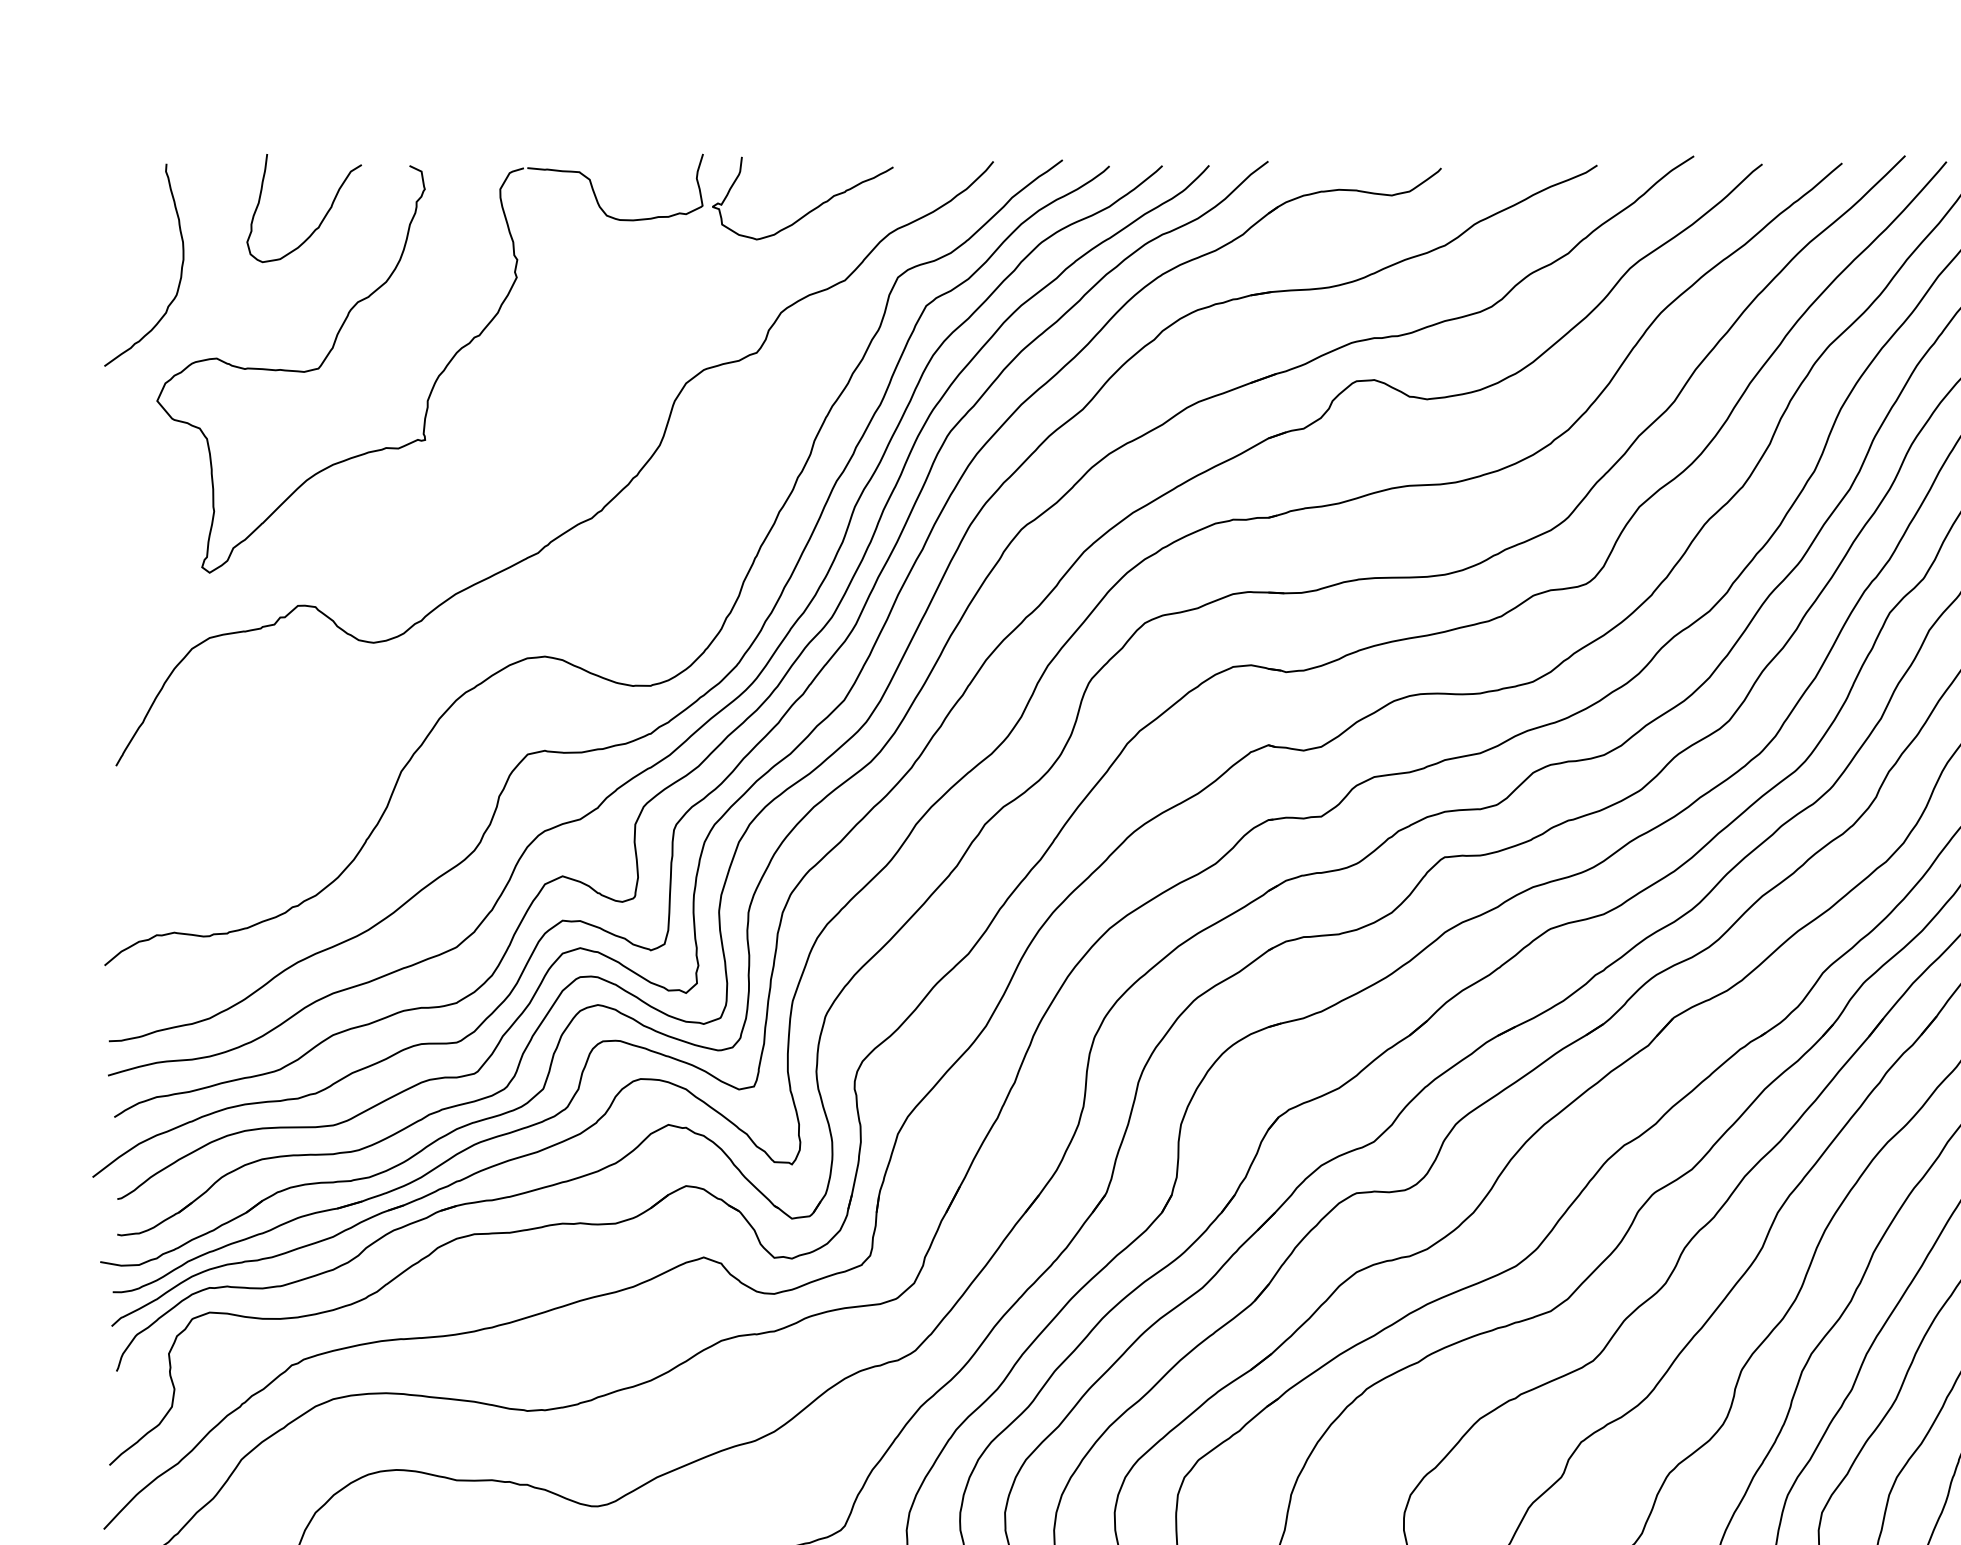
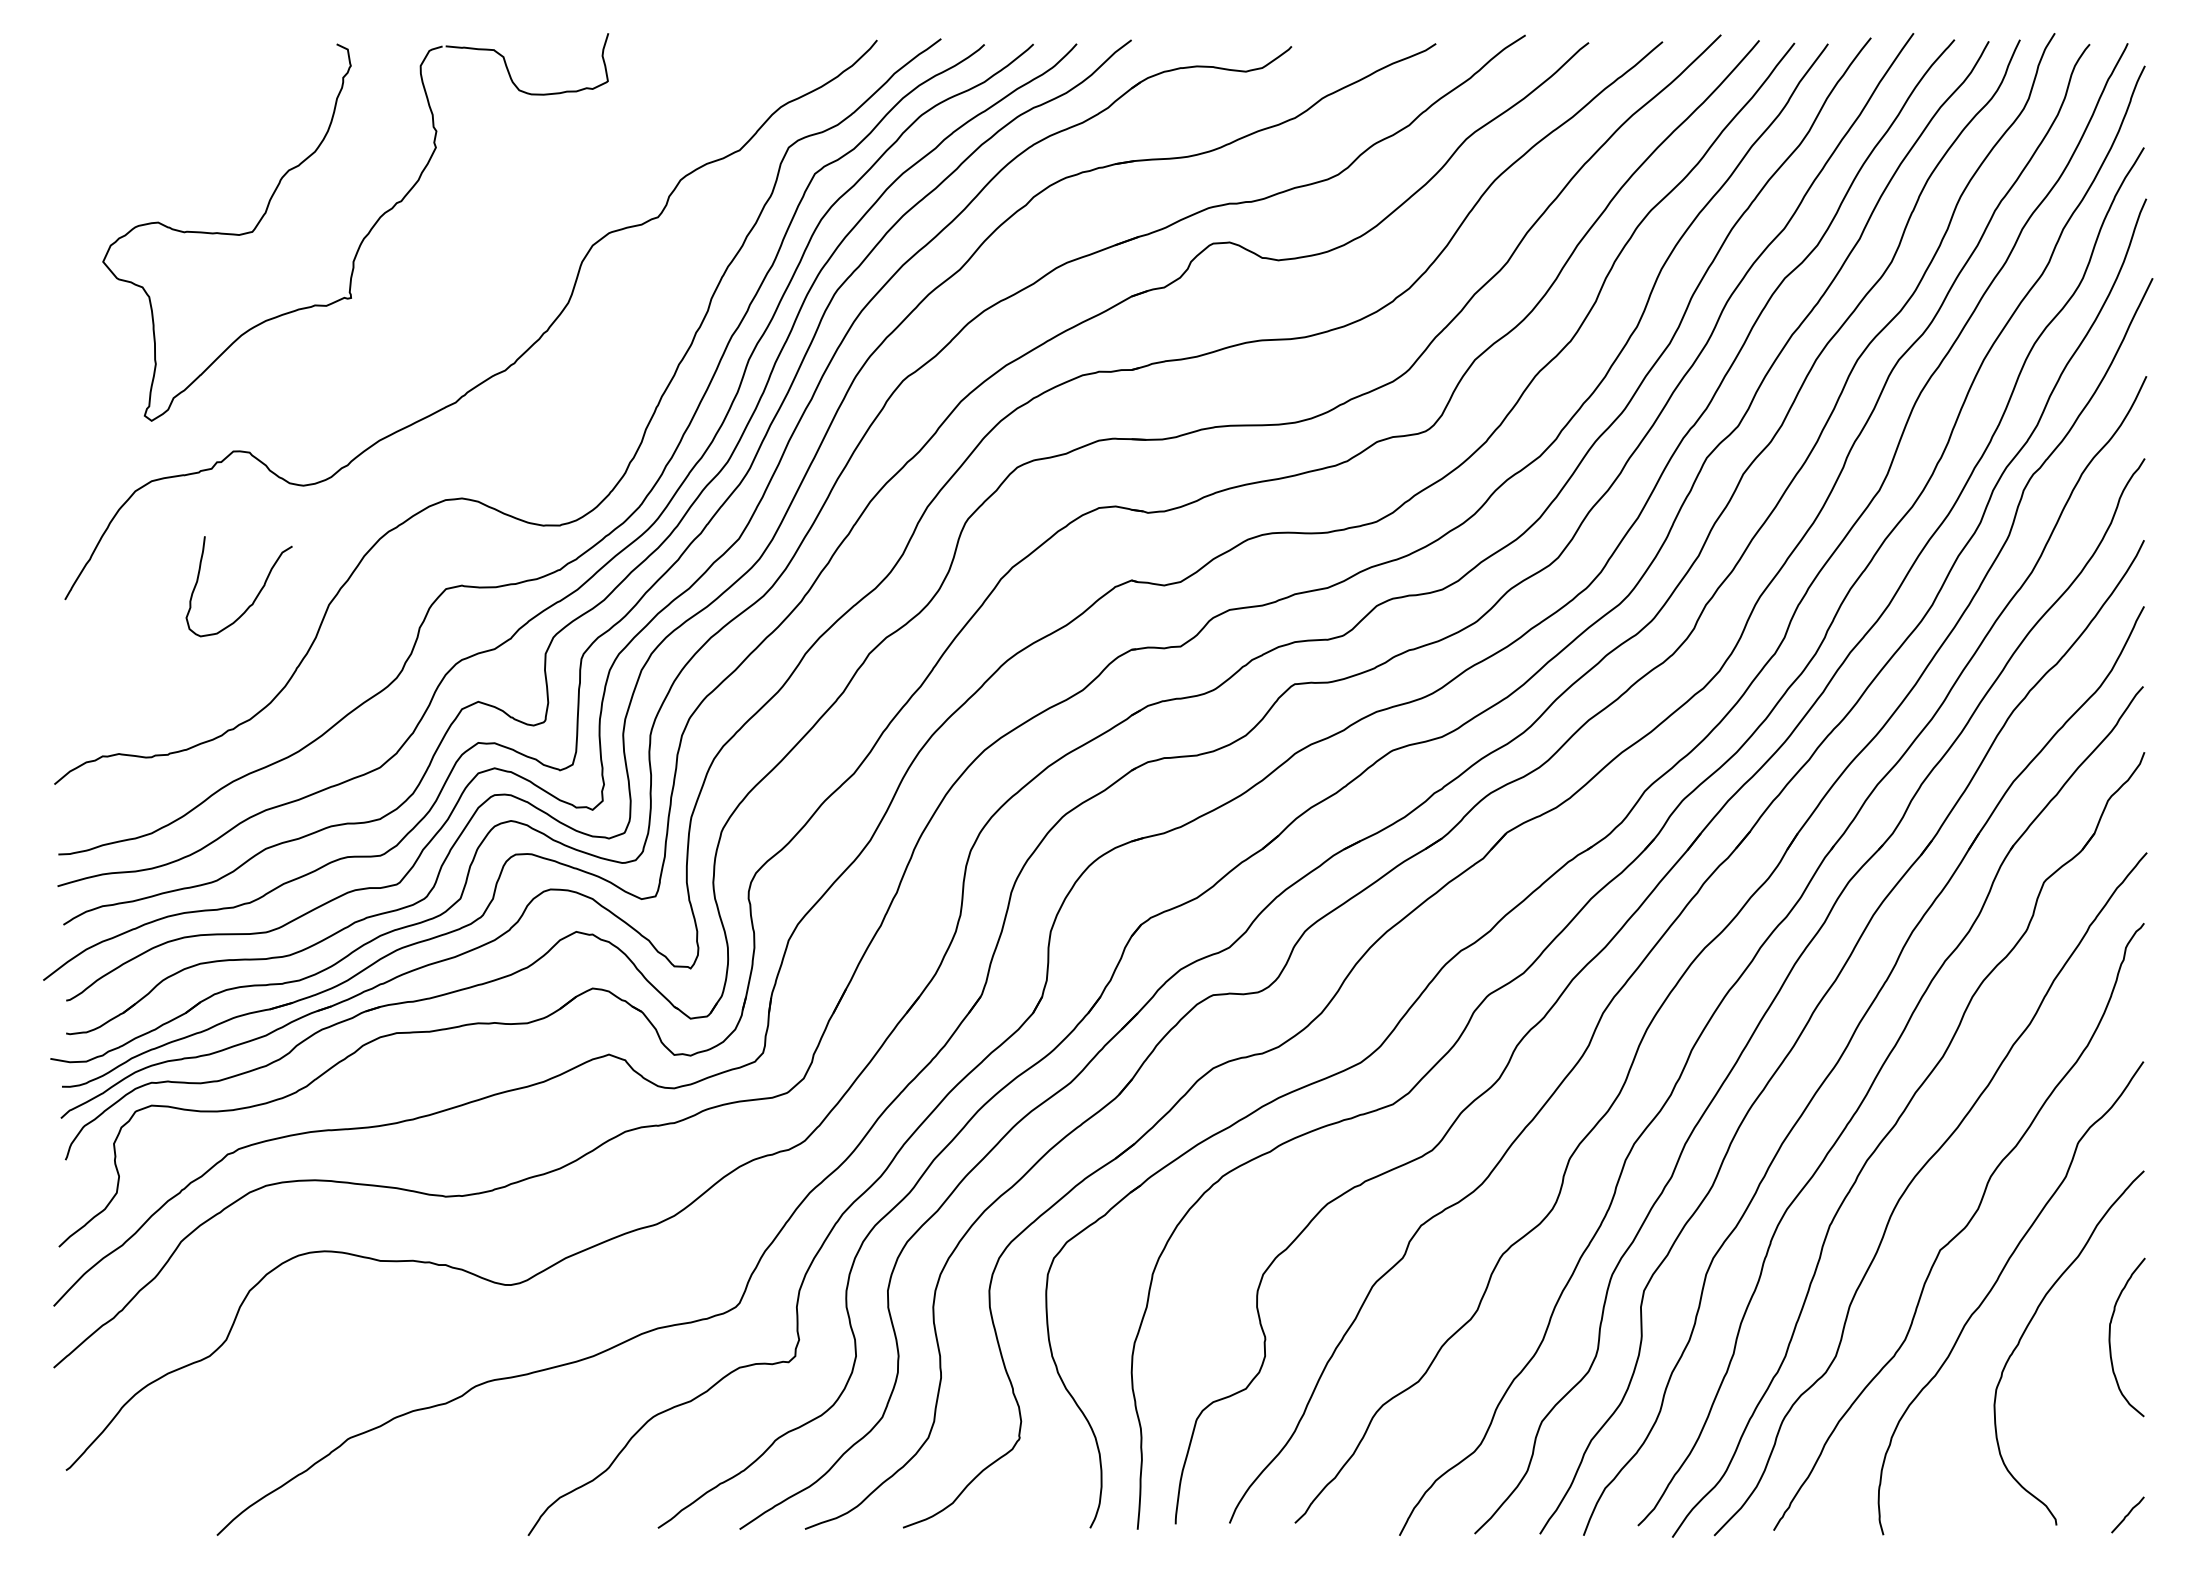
curve: (810, 210) -> (707, 85), removed
curve: (320, 221) -> (254, 598), moved
curve: (180, 272) -> (124, 142), removed

